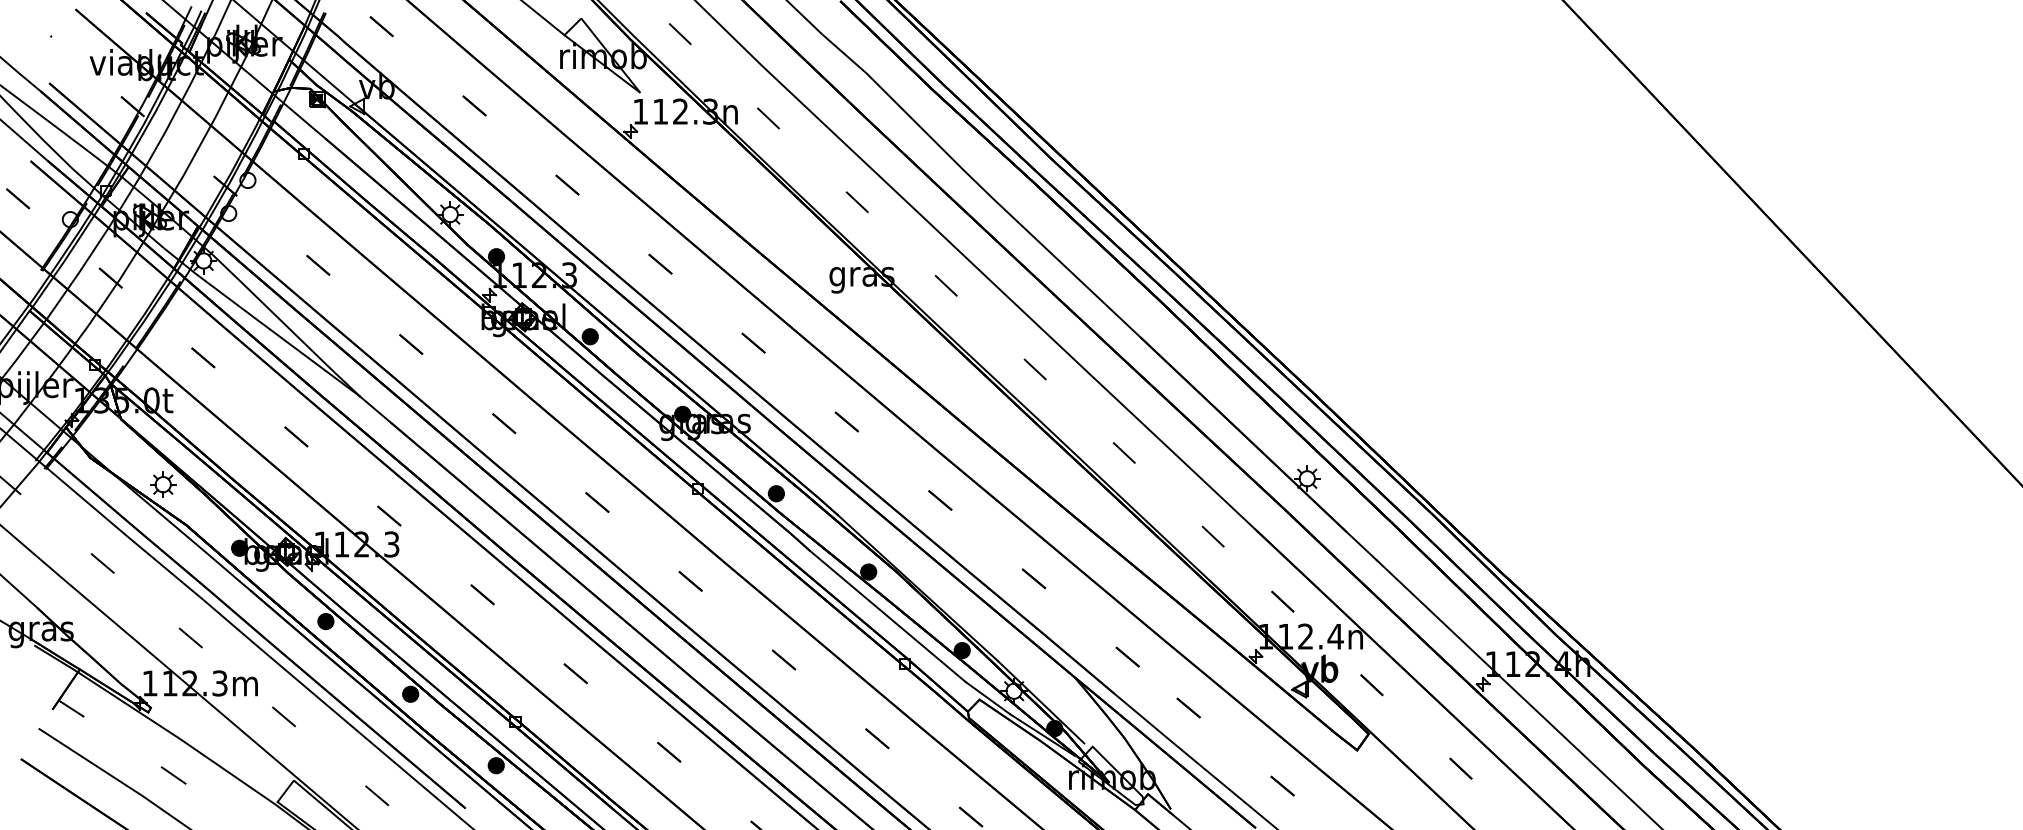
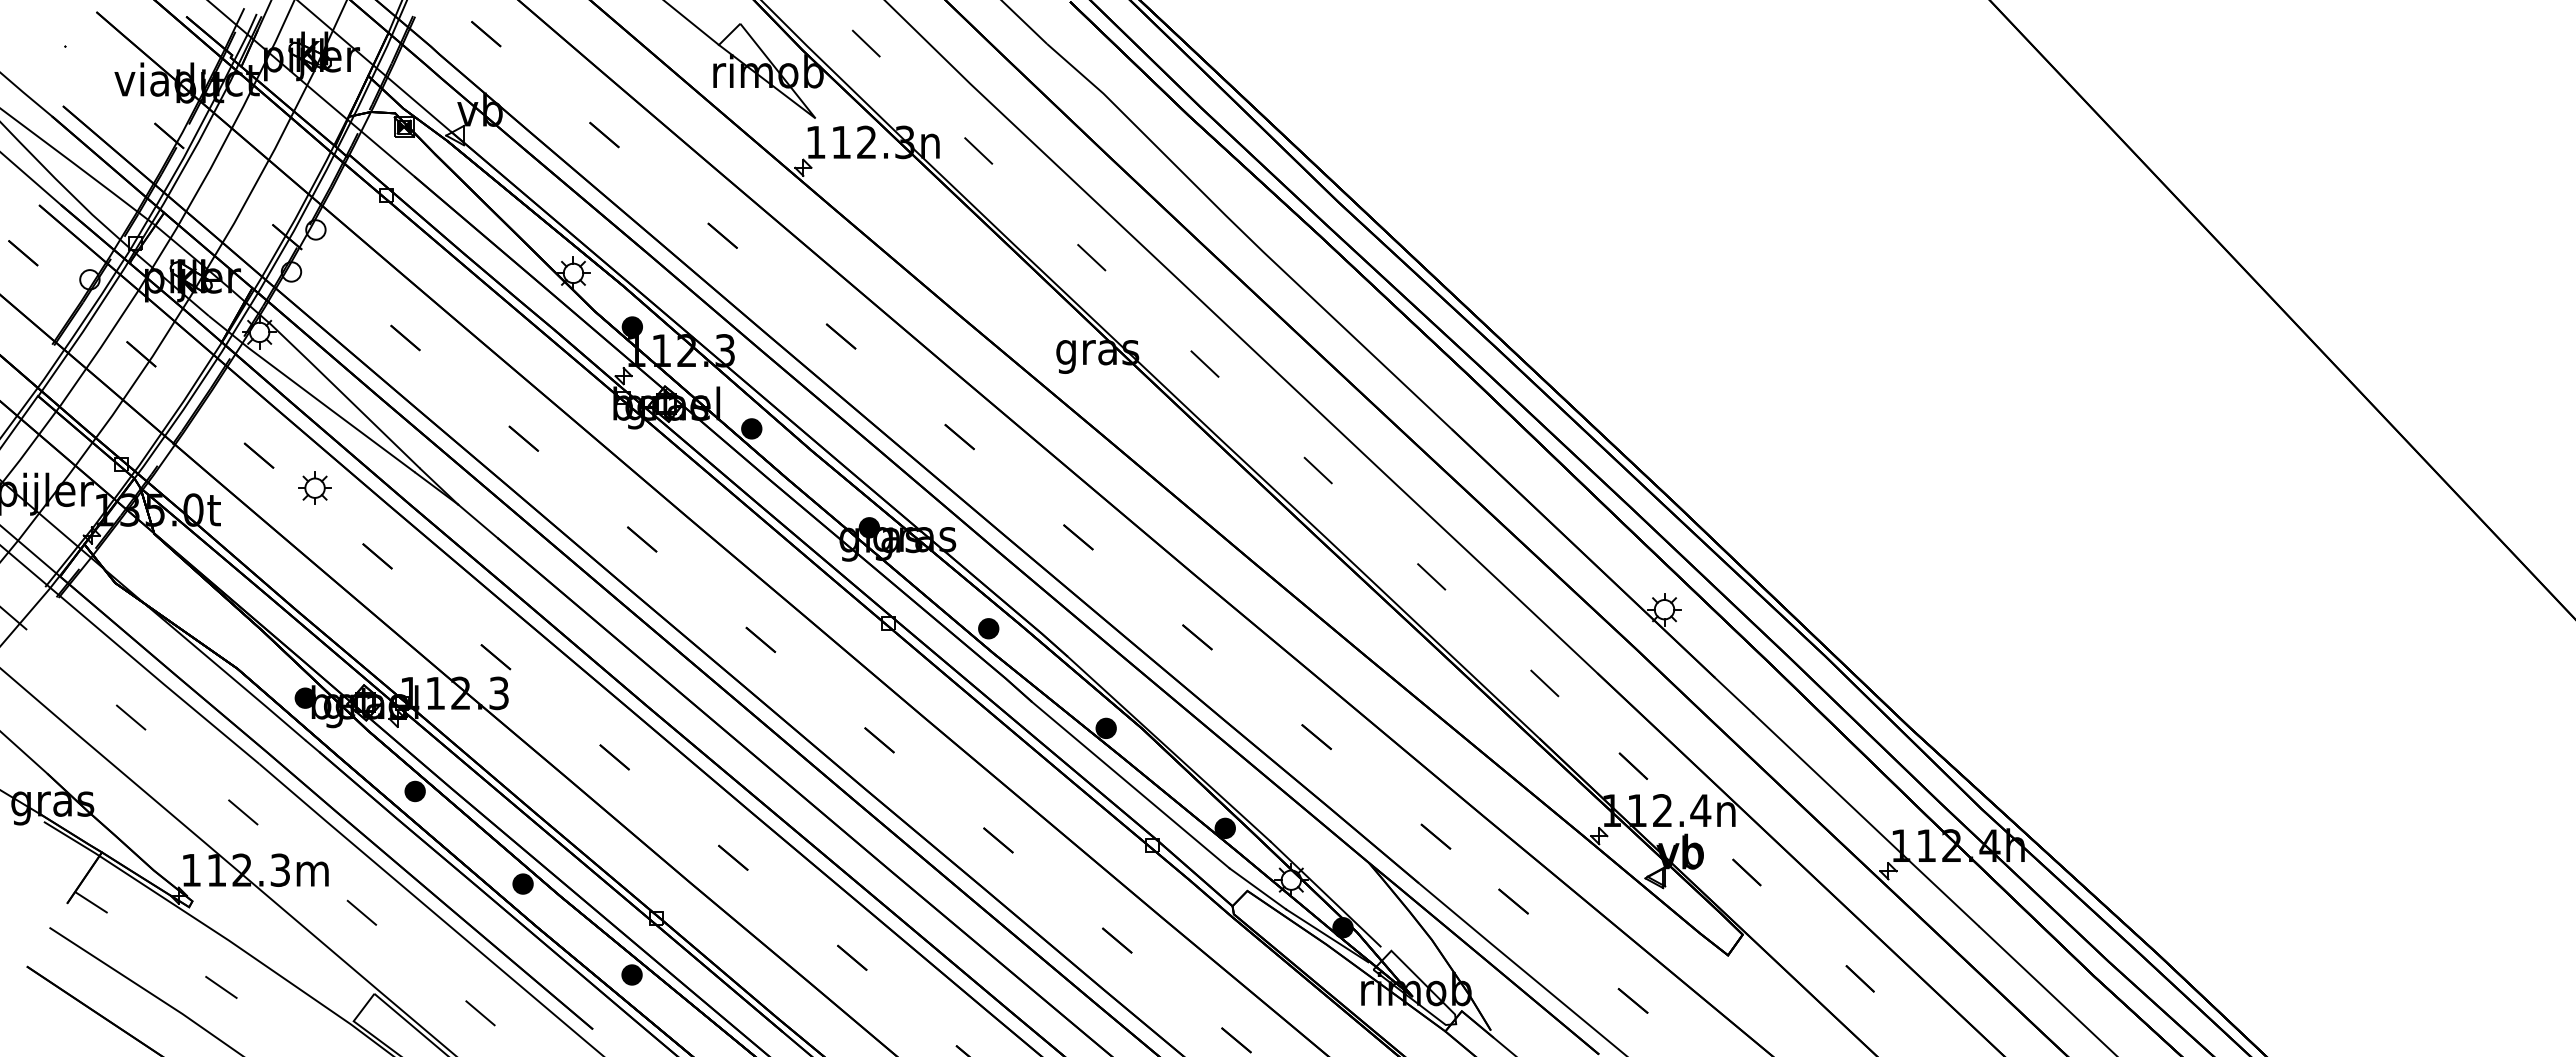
part: (162, 484) -> (314, 487), moved

